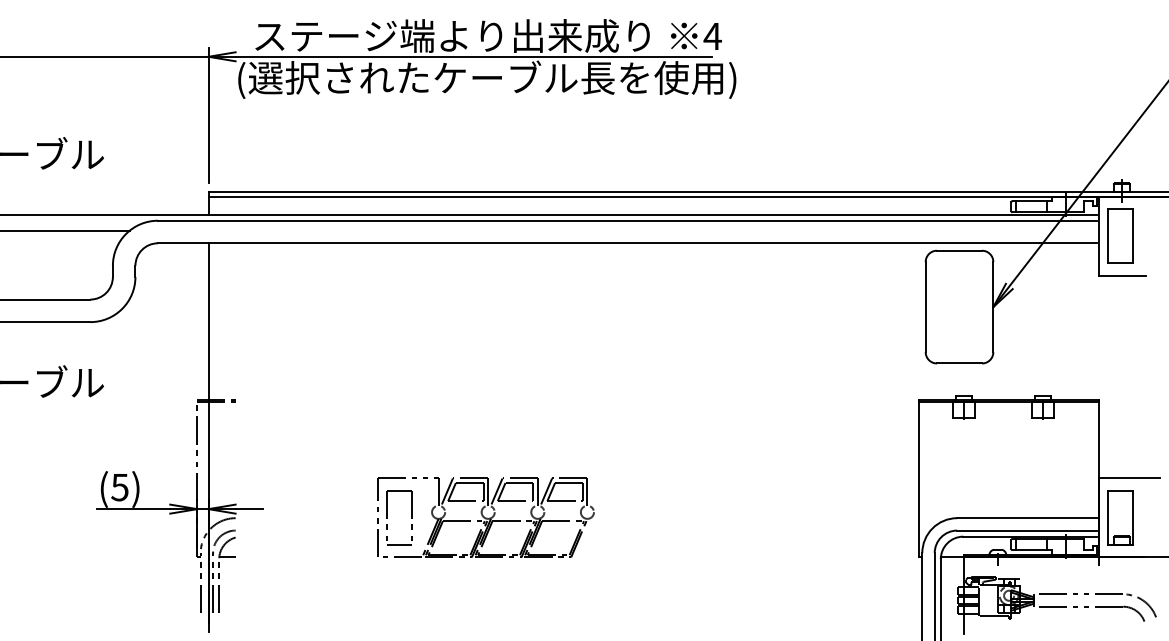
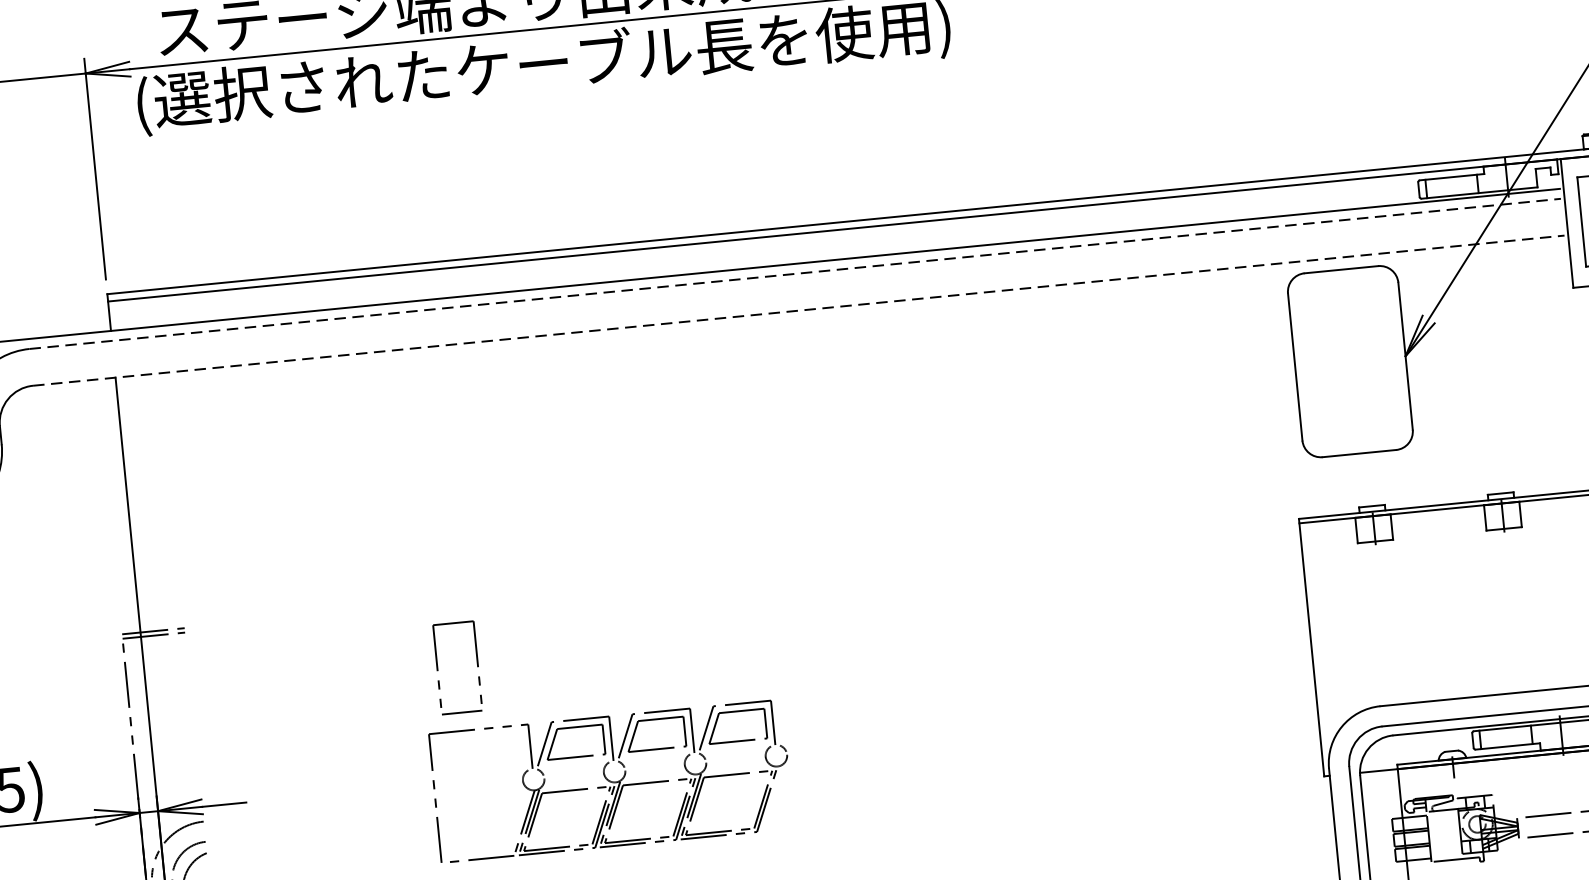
line: (627, 220) -> (795, 273), solid -> dashed
line: (627, 243) -> (798, 311), solid -> dashed
part: (387, 517) -> (438, 669), moved

